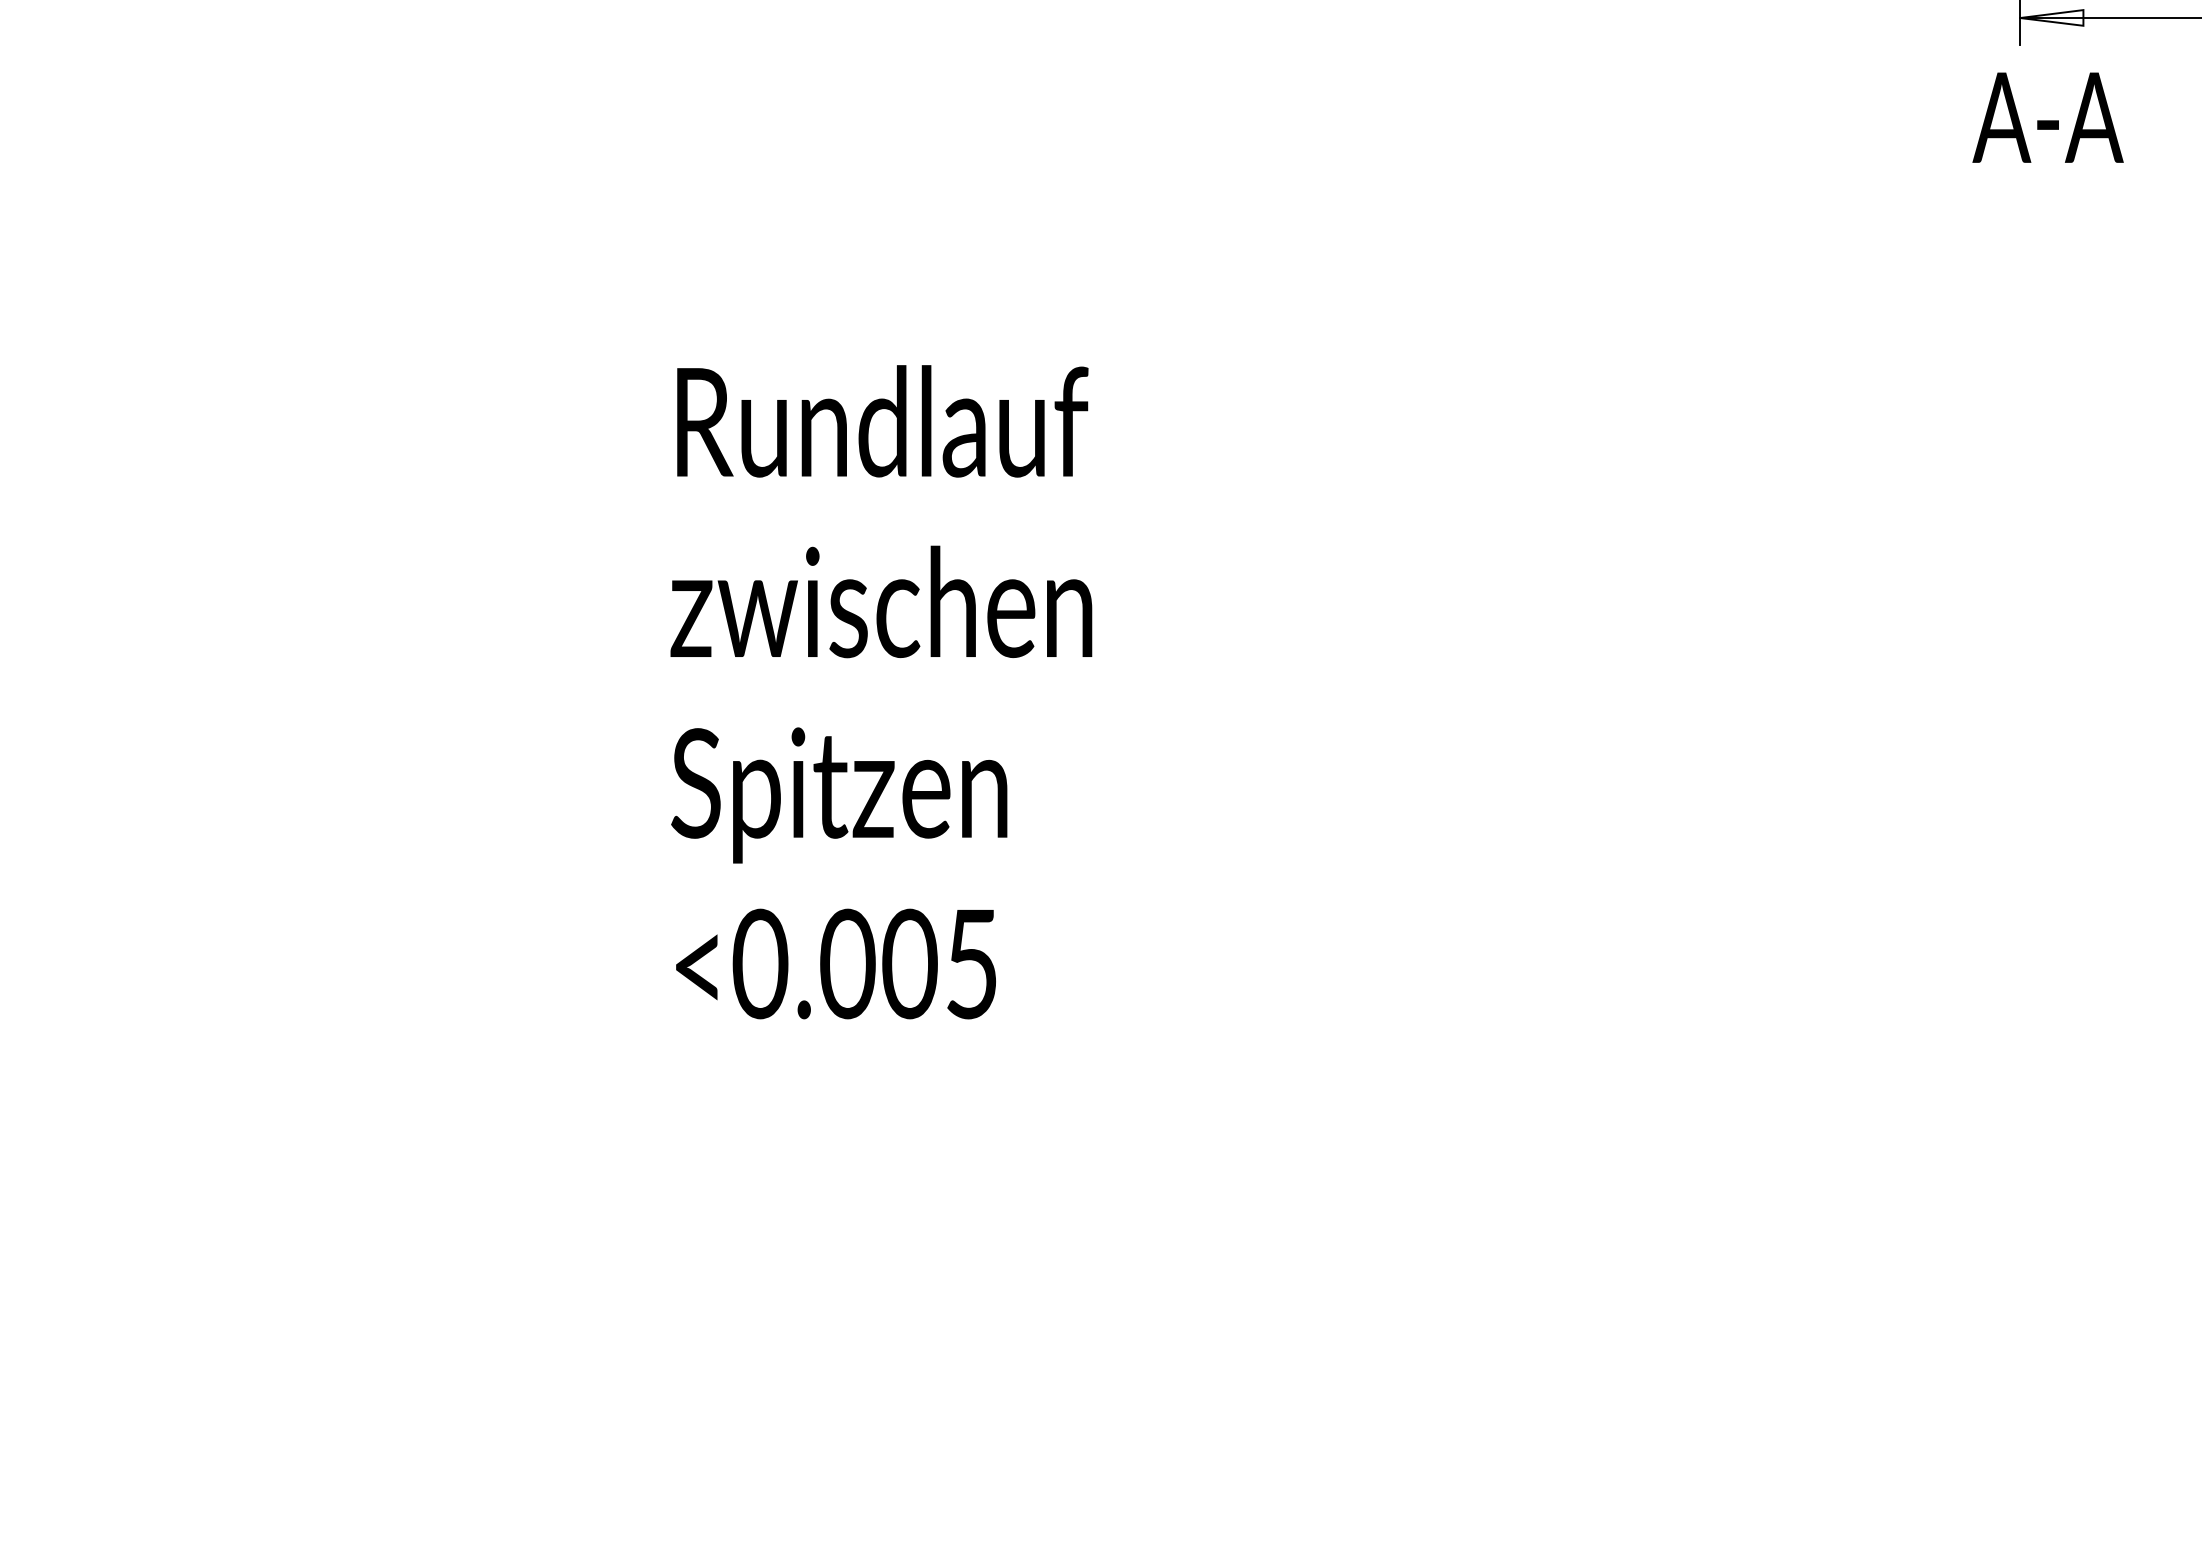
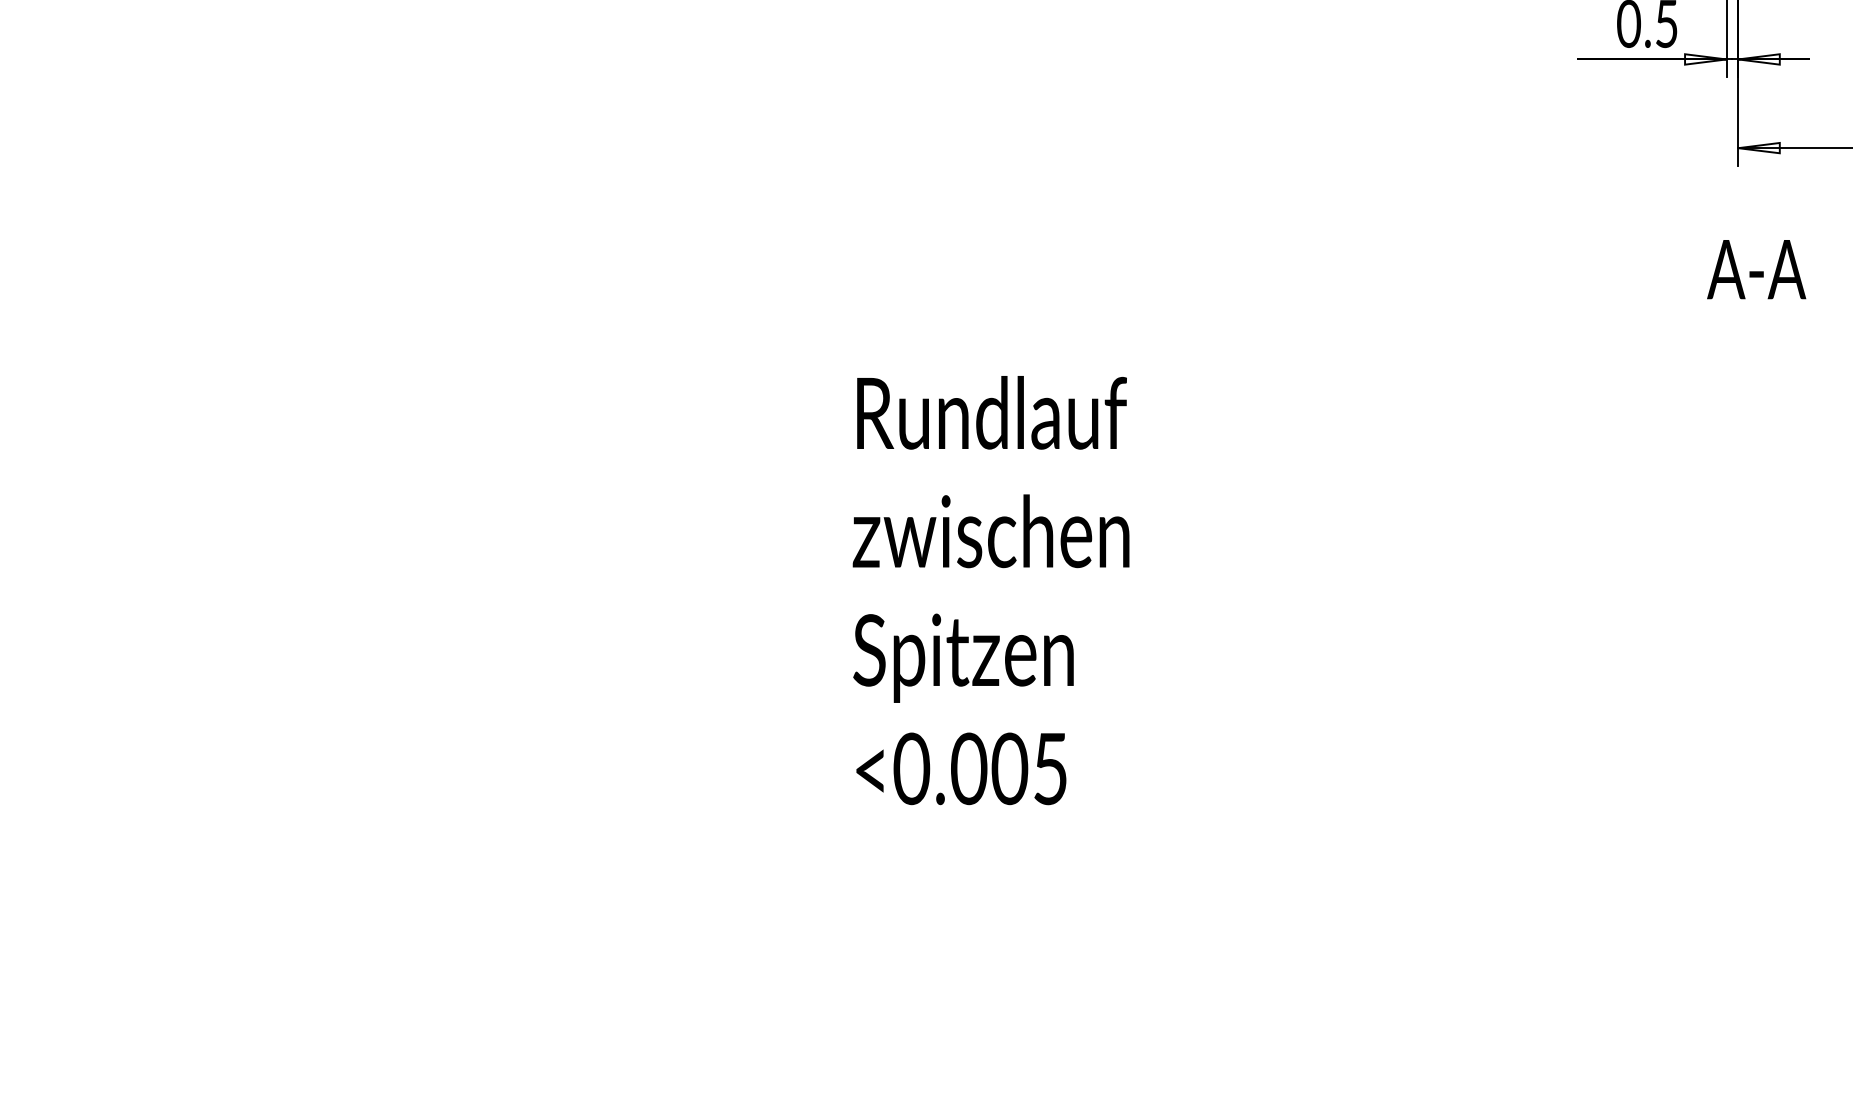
text: (2047, 117) -> (1756, 269), moved

